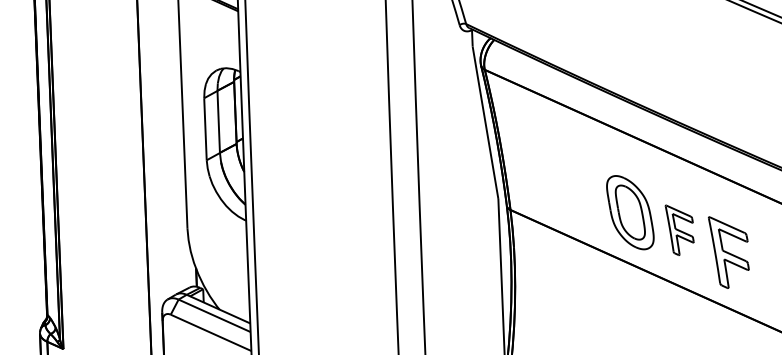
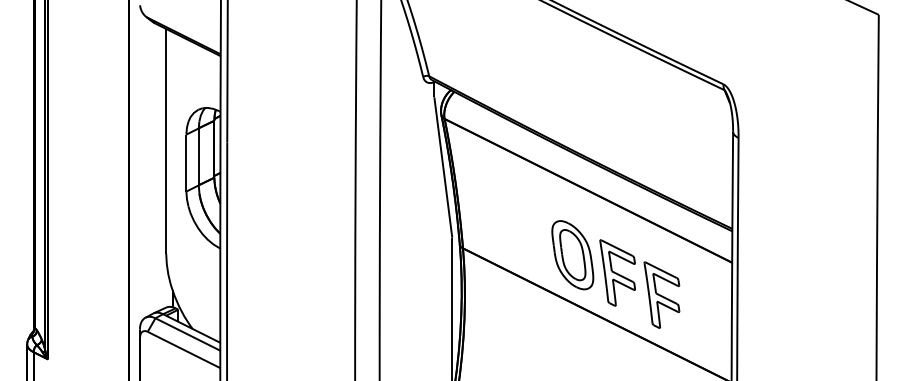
part: (679, 229) -> (617, 272), size x1.43

